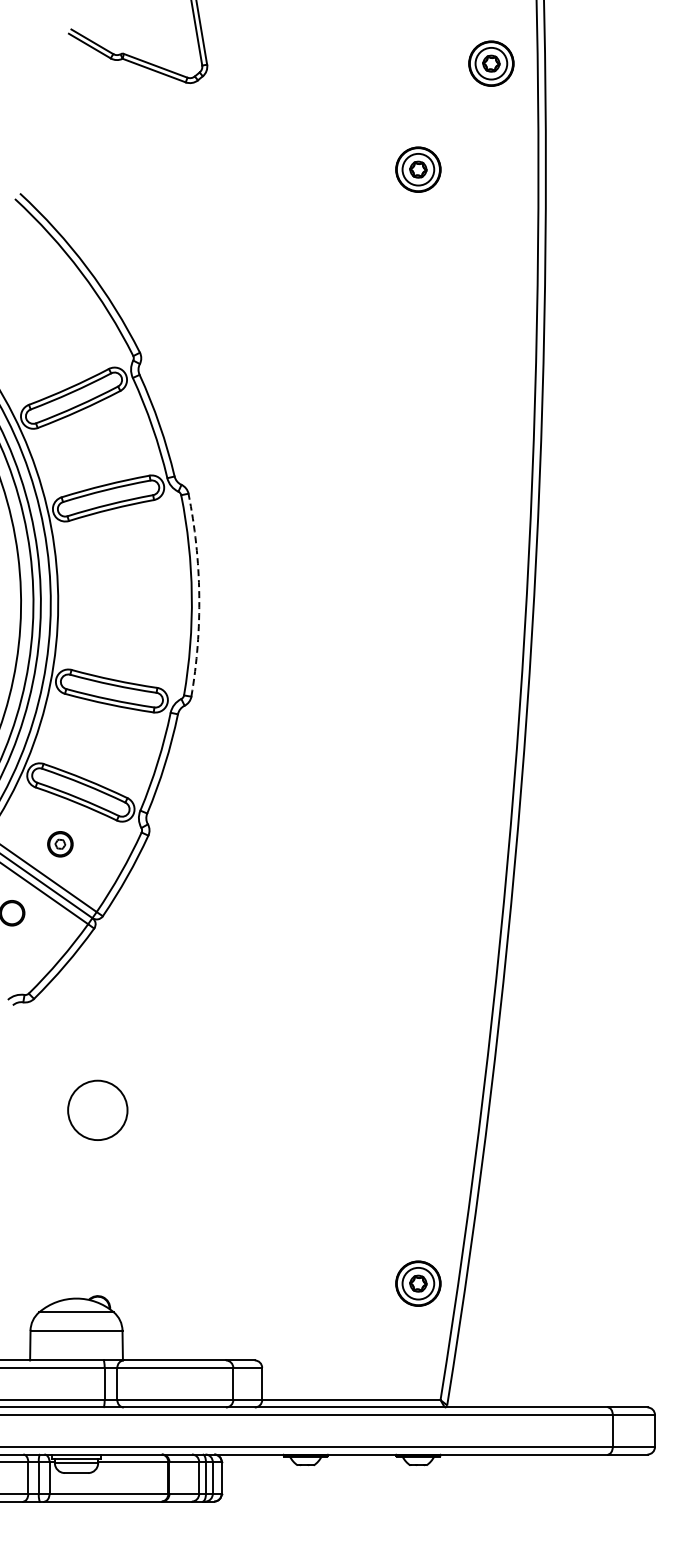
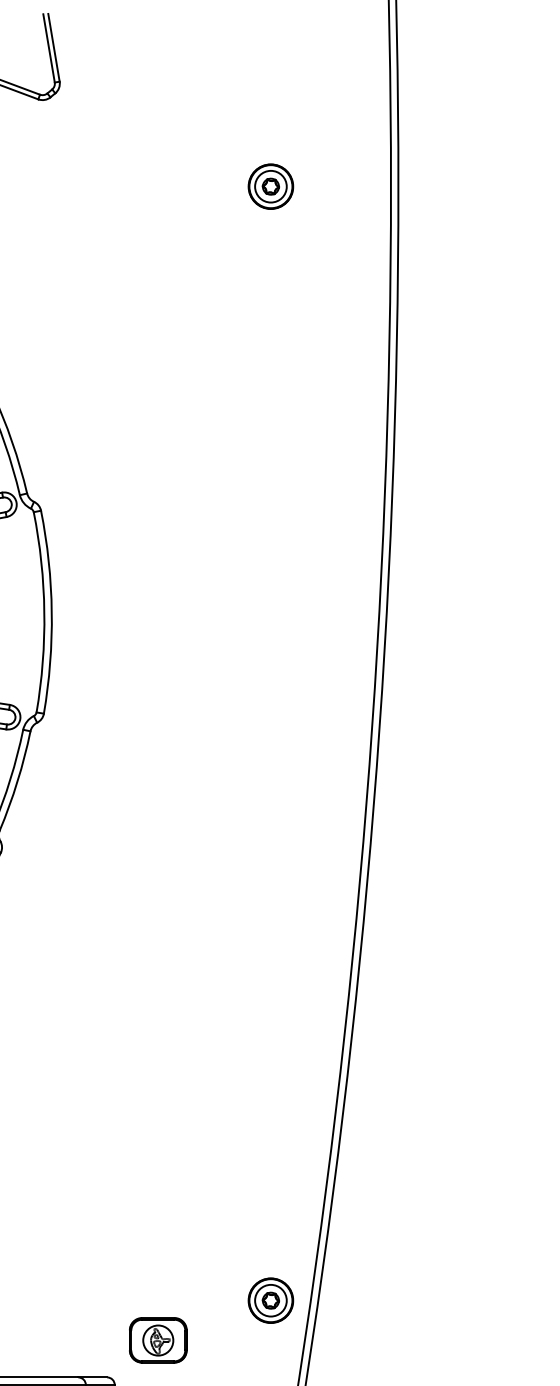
part: (491, 63) -> (344, 80), removed
arc: (199, 595) -> (52, 612), dashed -> solid
part: (305, 1323) -> (158, 1340), added

